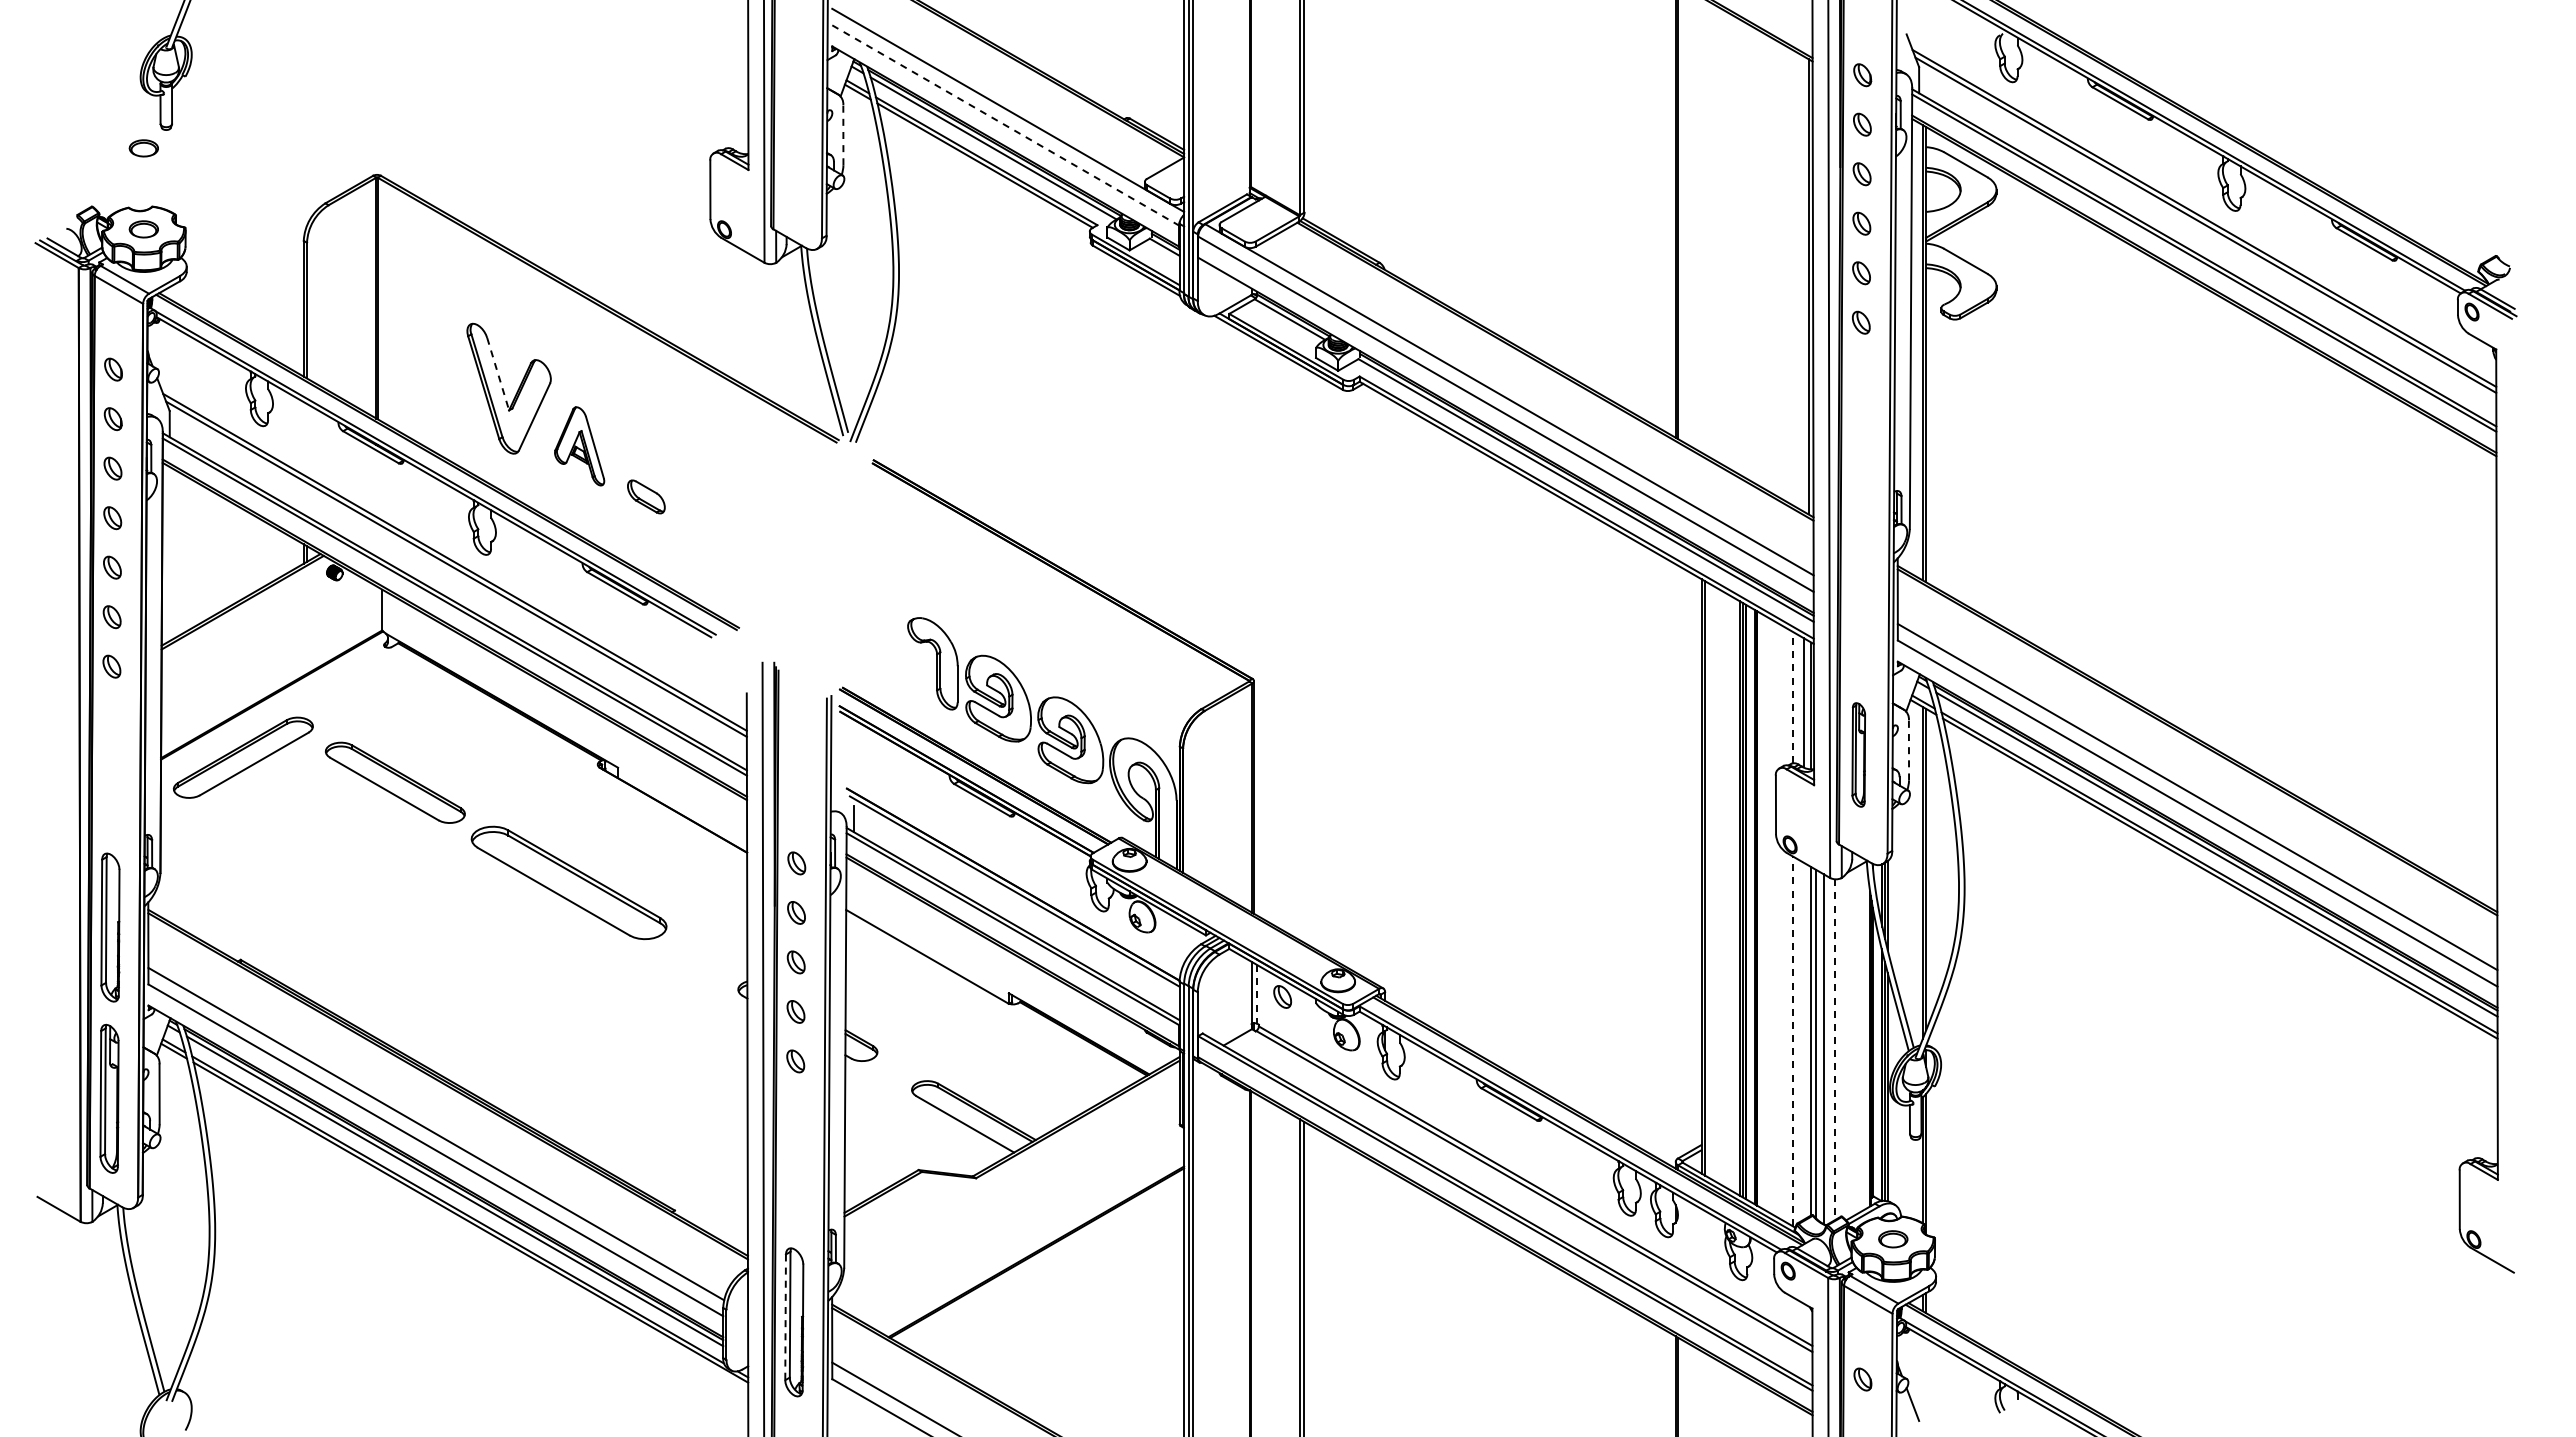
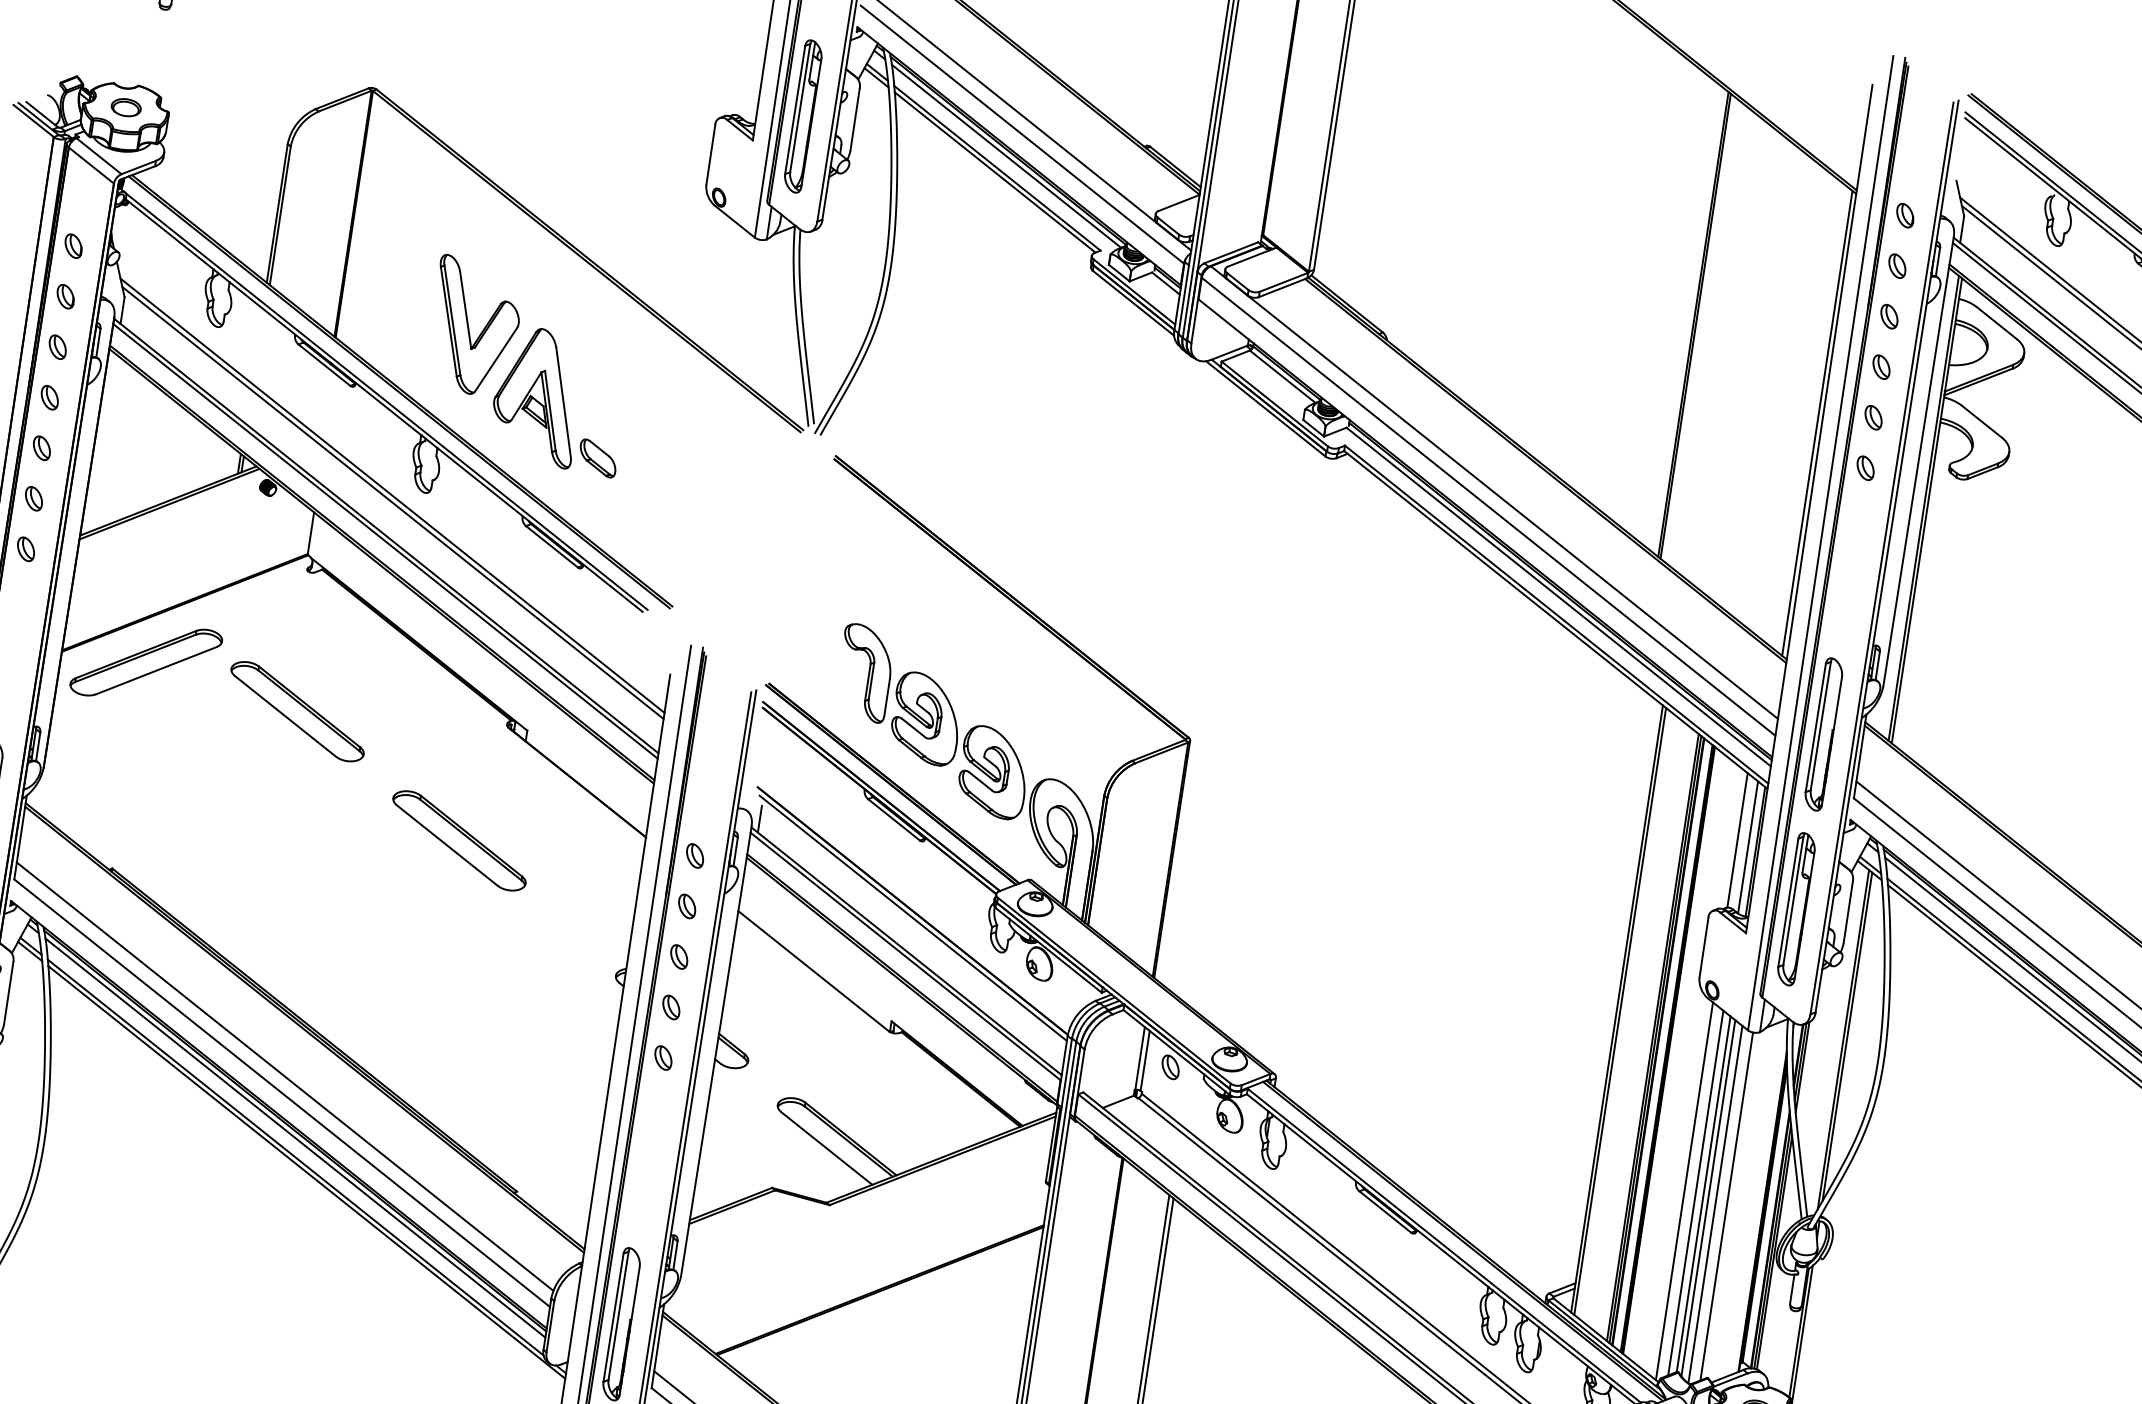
line: (1006, 125) -> (1023, 134), dashed -> solid
line: (843, 134) -> (855, 118), dashed -> solid
part: (793, 139) -> (803, 116), added
part: (143, 148) -> (138, 25), removed
line: (498, 374) -> (465, 310), dashed -> solid
part: (579, 446) -> (537, 396), size x1.67
part: (1859, 583) -> (1823, 734), added
line: (1792, 697) -> (1737, 840), dashed -> solid
line: (1908, 749) -> (1847, 911), dashed -> solid
part: (1858, 754) -> (1796, 908), size x1.43
part: (568, 883) -> (458, 841), size x0.71
line: (1257, 994) -> (1145, 1060), dashed -> solid
line: (1803, 1040) -> (1695, 1192), added
line: (1792, 1041) -> (1684, 1191), dashed -> solid
line: (1835, 1050) -> (1726, 1207), dashed -> solid
line: (785, 1317) -> (613, 1317), dashed -> solid

